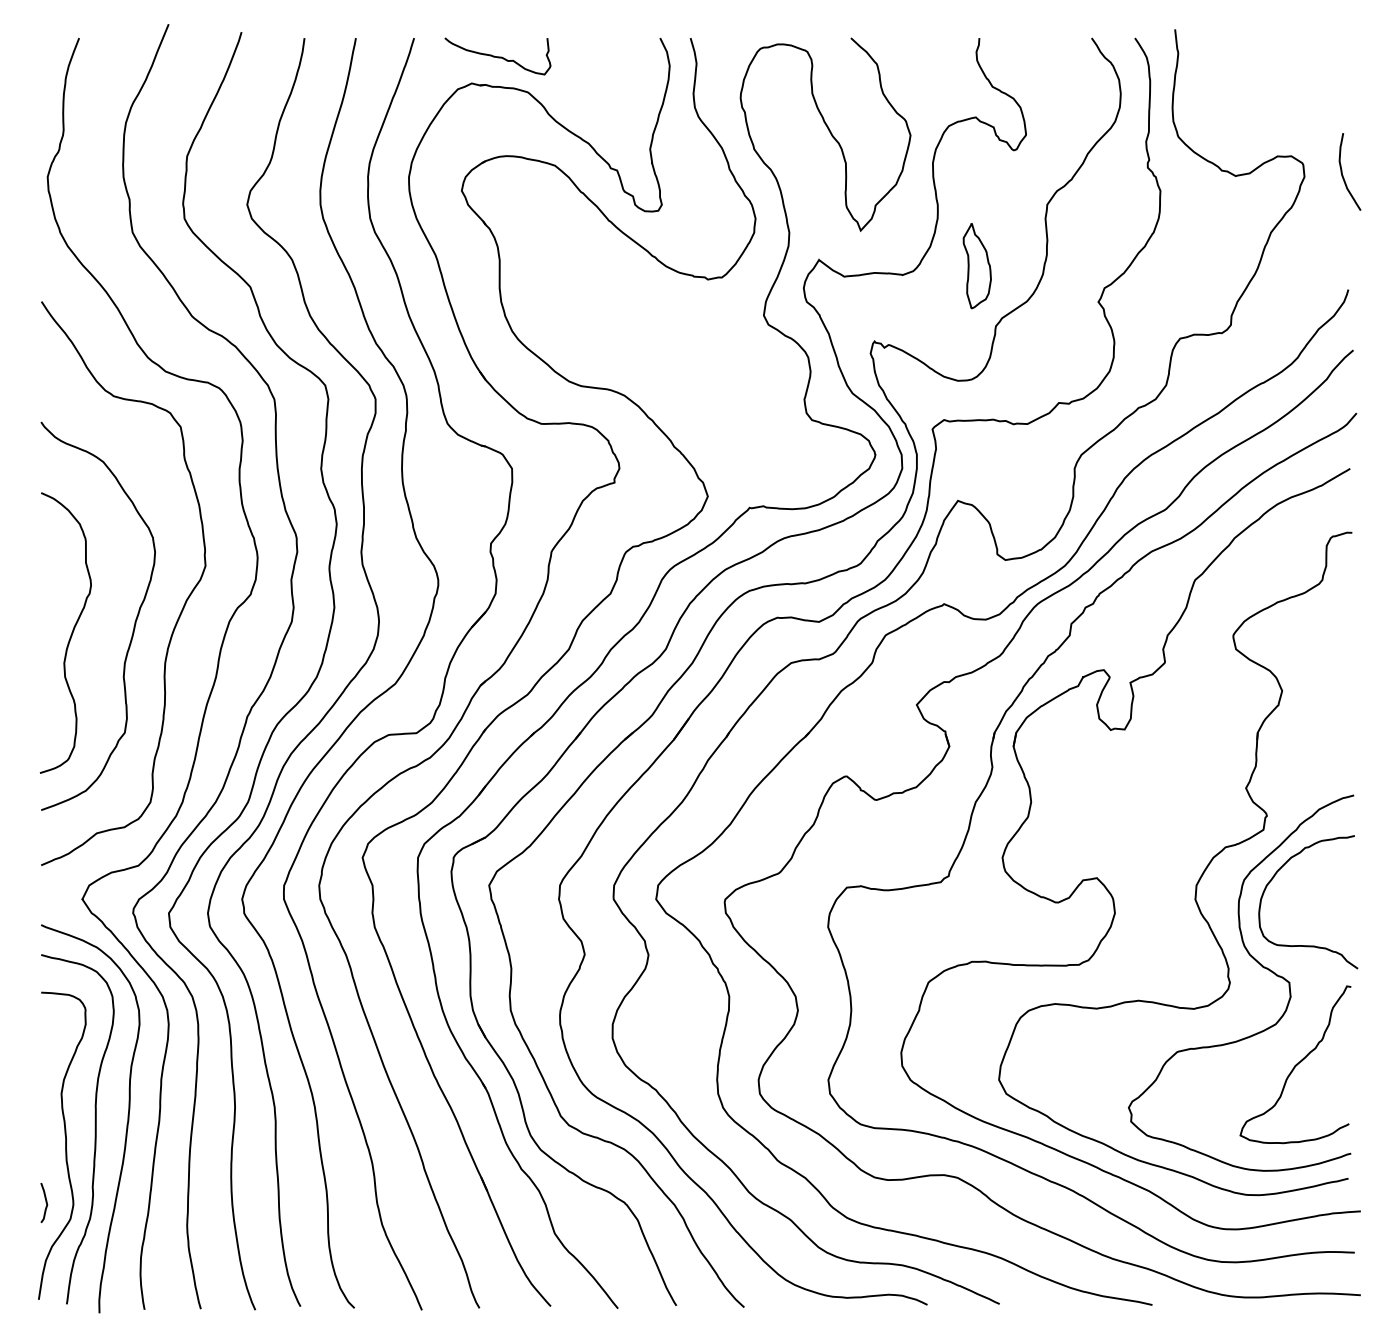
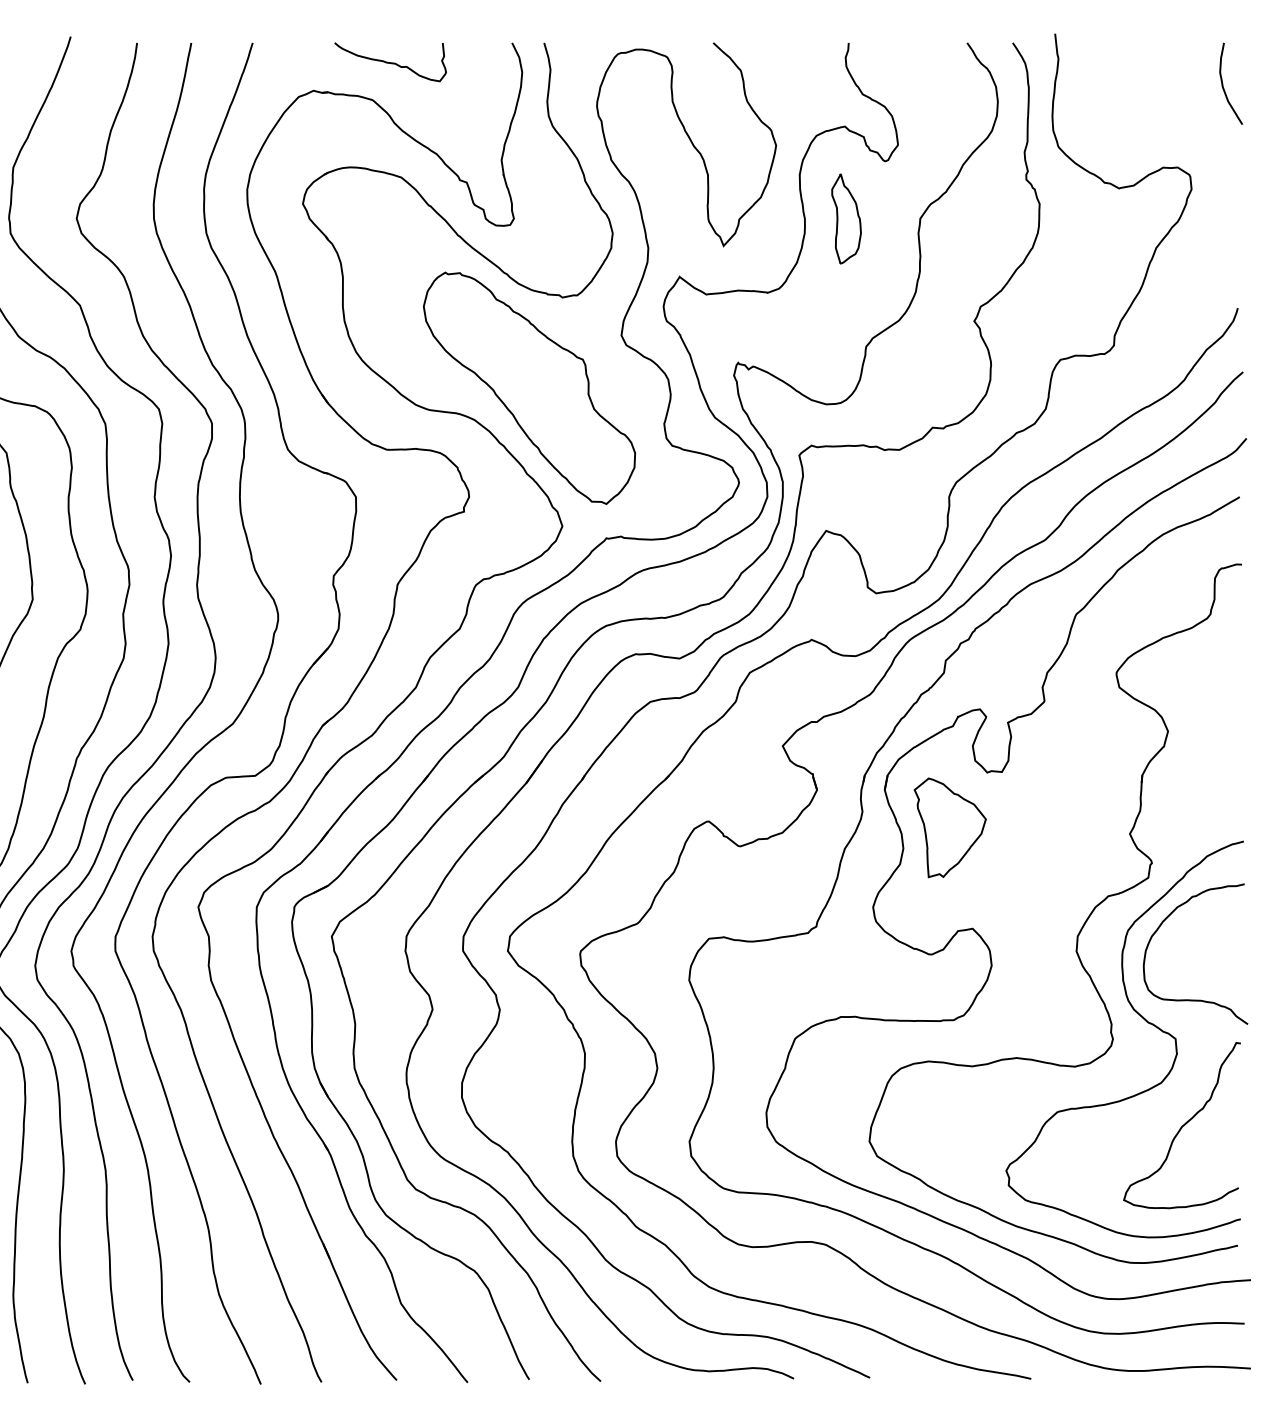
curve: (497, 56) -> (390, 62), moved
curve: (1342, 171) -> (1223, 83), moved
part: (976, 266) -> (845, 219), moved
part: (676, 365) -> (529, 388), added
part: (1075, 782) -> (950, 827), added

